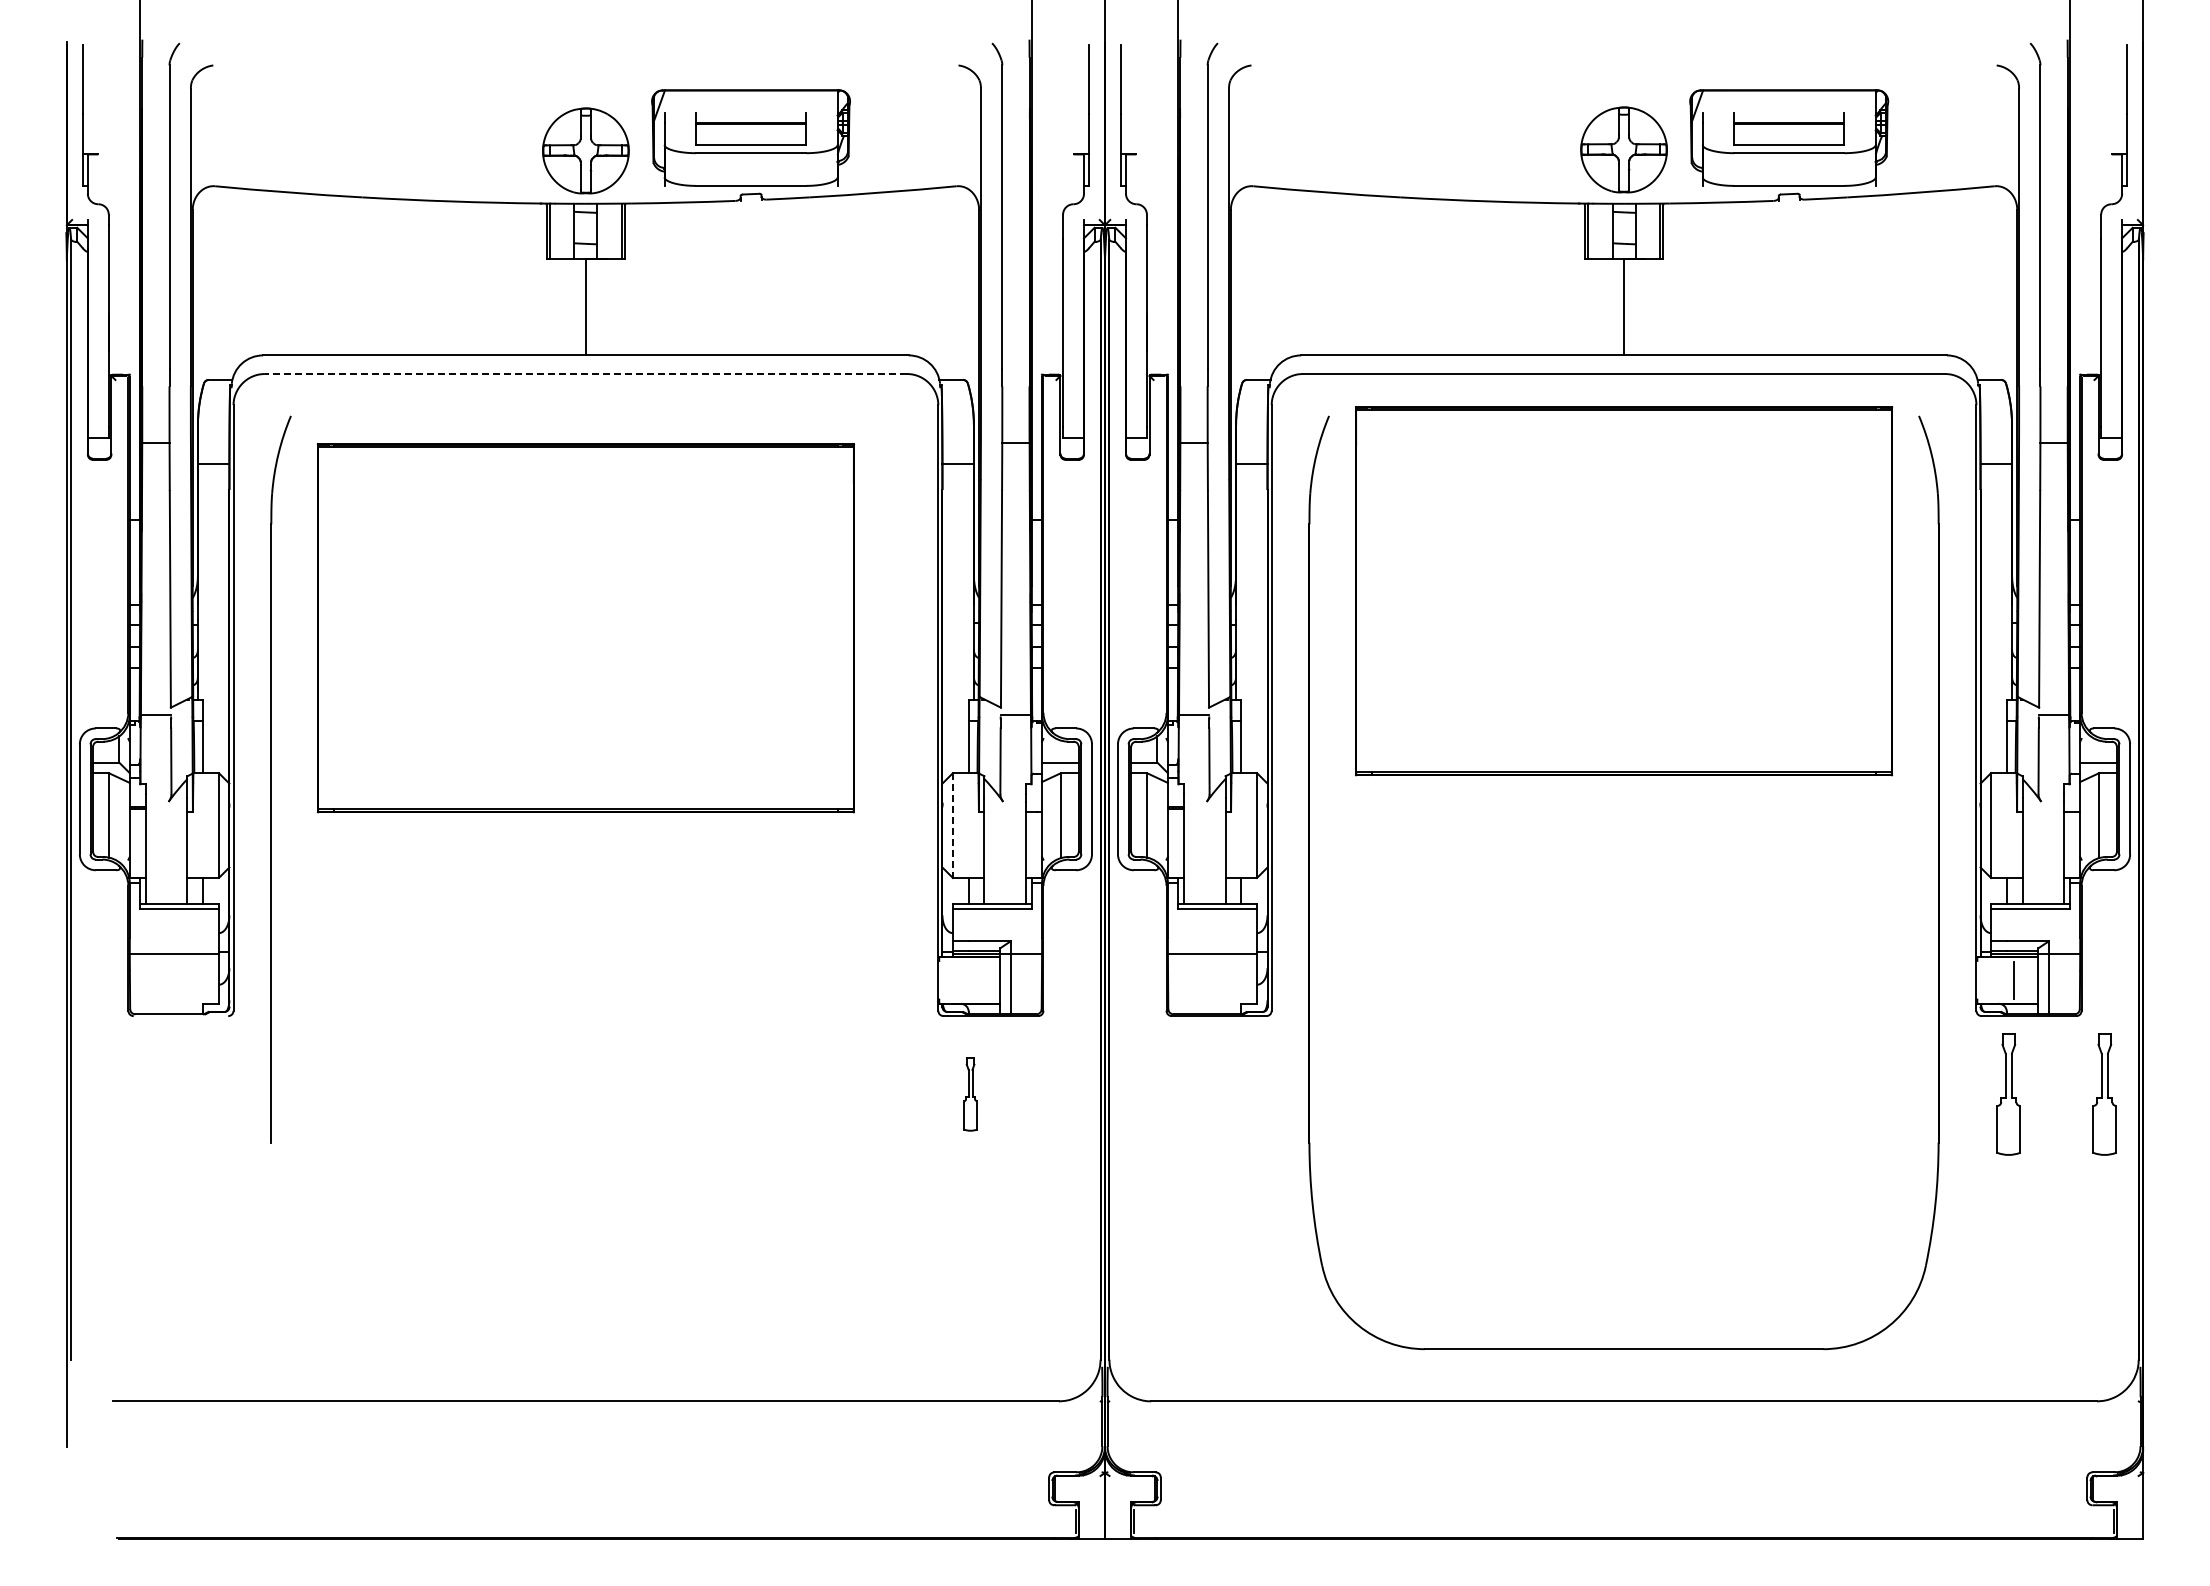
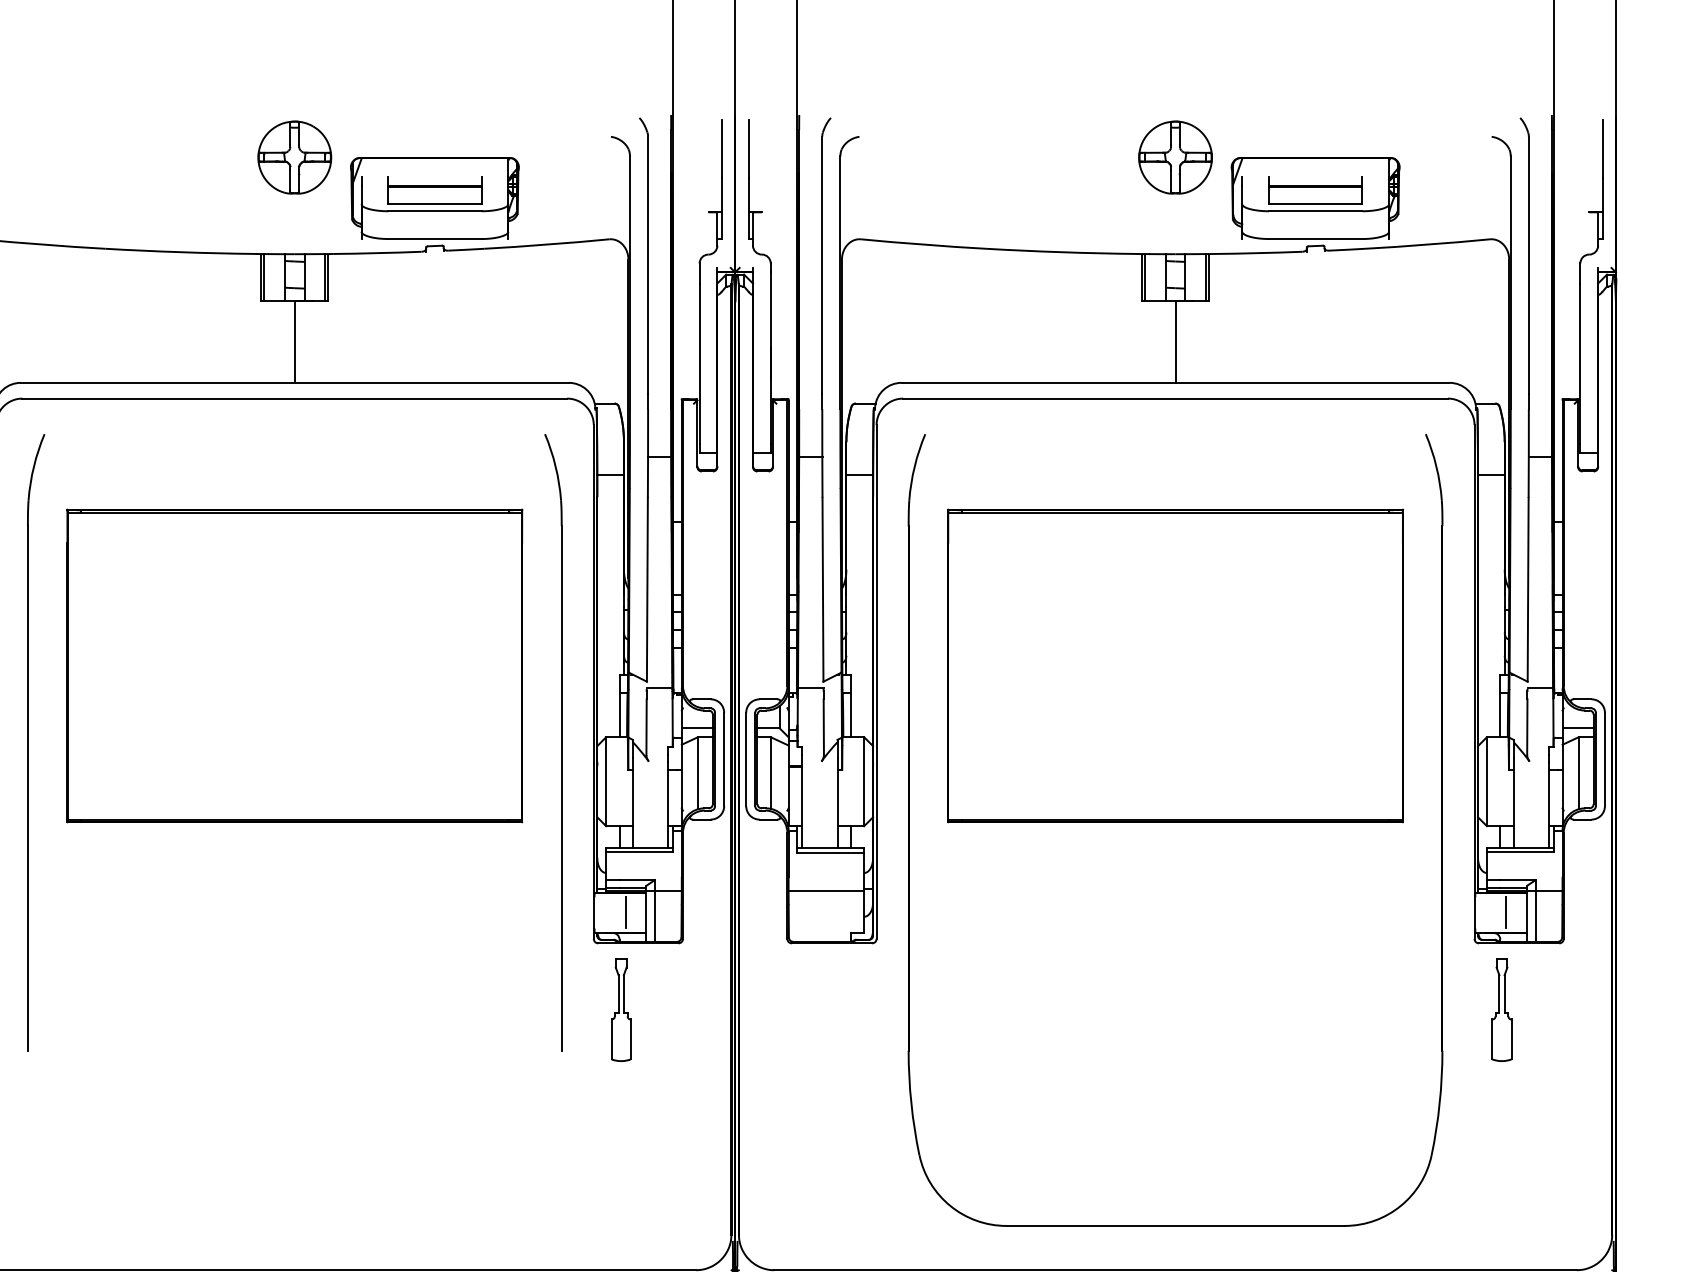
part: (1623, 149) -> (1175, 157), moved
part: (585, 150) -> (294, 157), moved
line: (585, 374) -> (294, 399), dashed -> solid
part: (1624, 591) -> (1175, 666), moved
part: (585, 628) -> (294, 666), moved
part: (900, 779) -> (561, 742), added
line: (952, 826) -> (605, 782), dashed -> solid
line: (975, 979) -> (625, 912), added
part: (970, 1094) -> (621, 1009), size x1.67
part: (2104, 1094) -> (1583, 1009), removed

